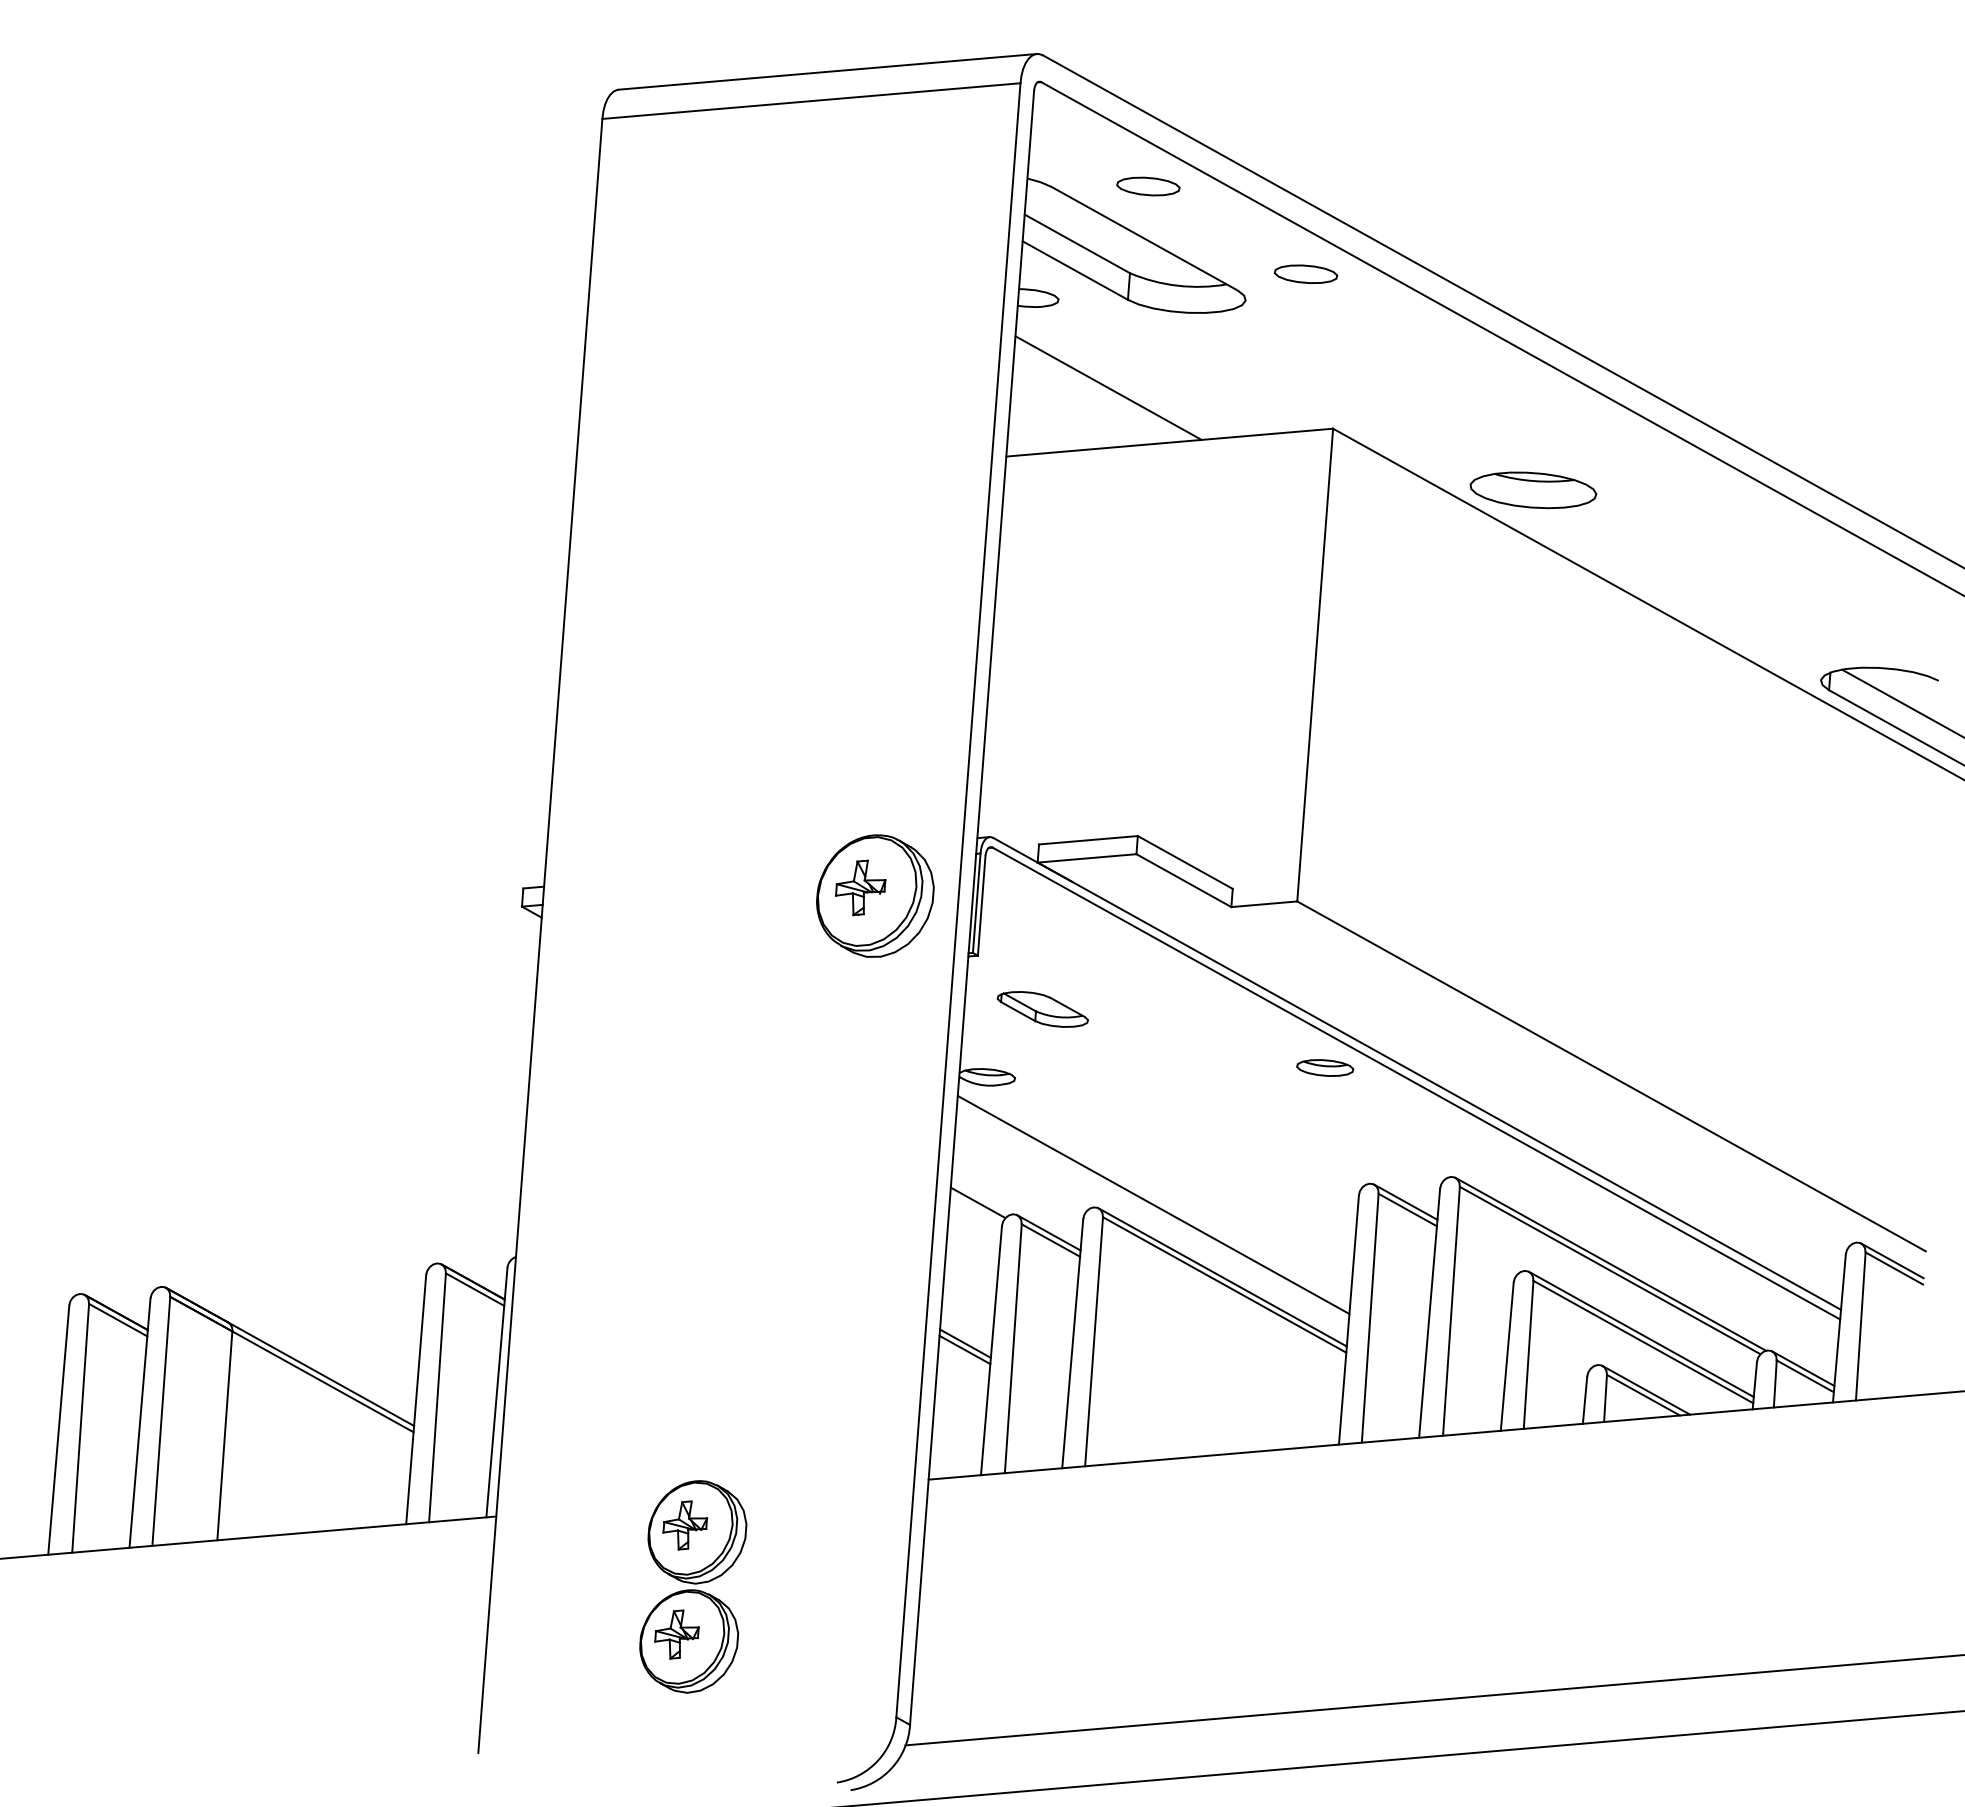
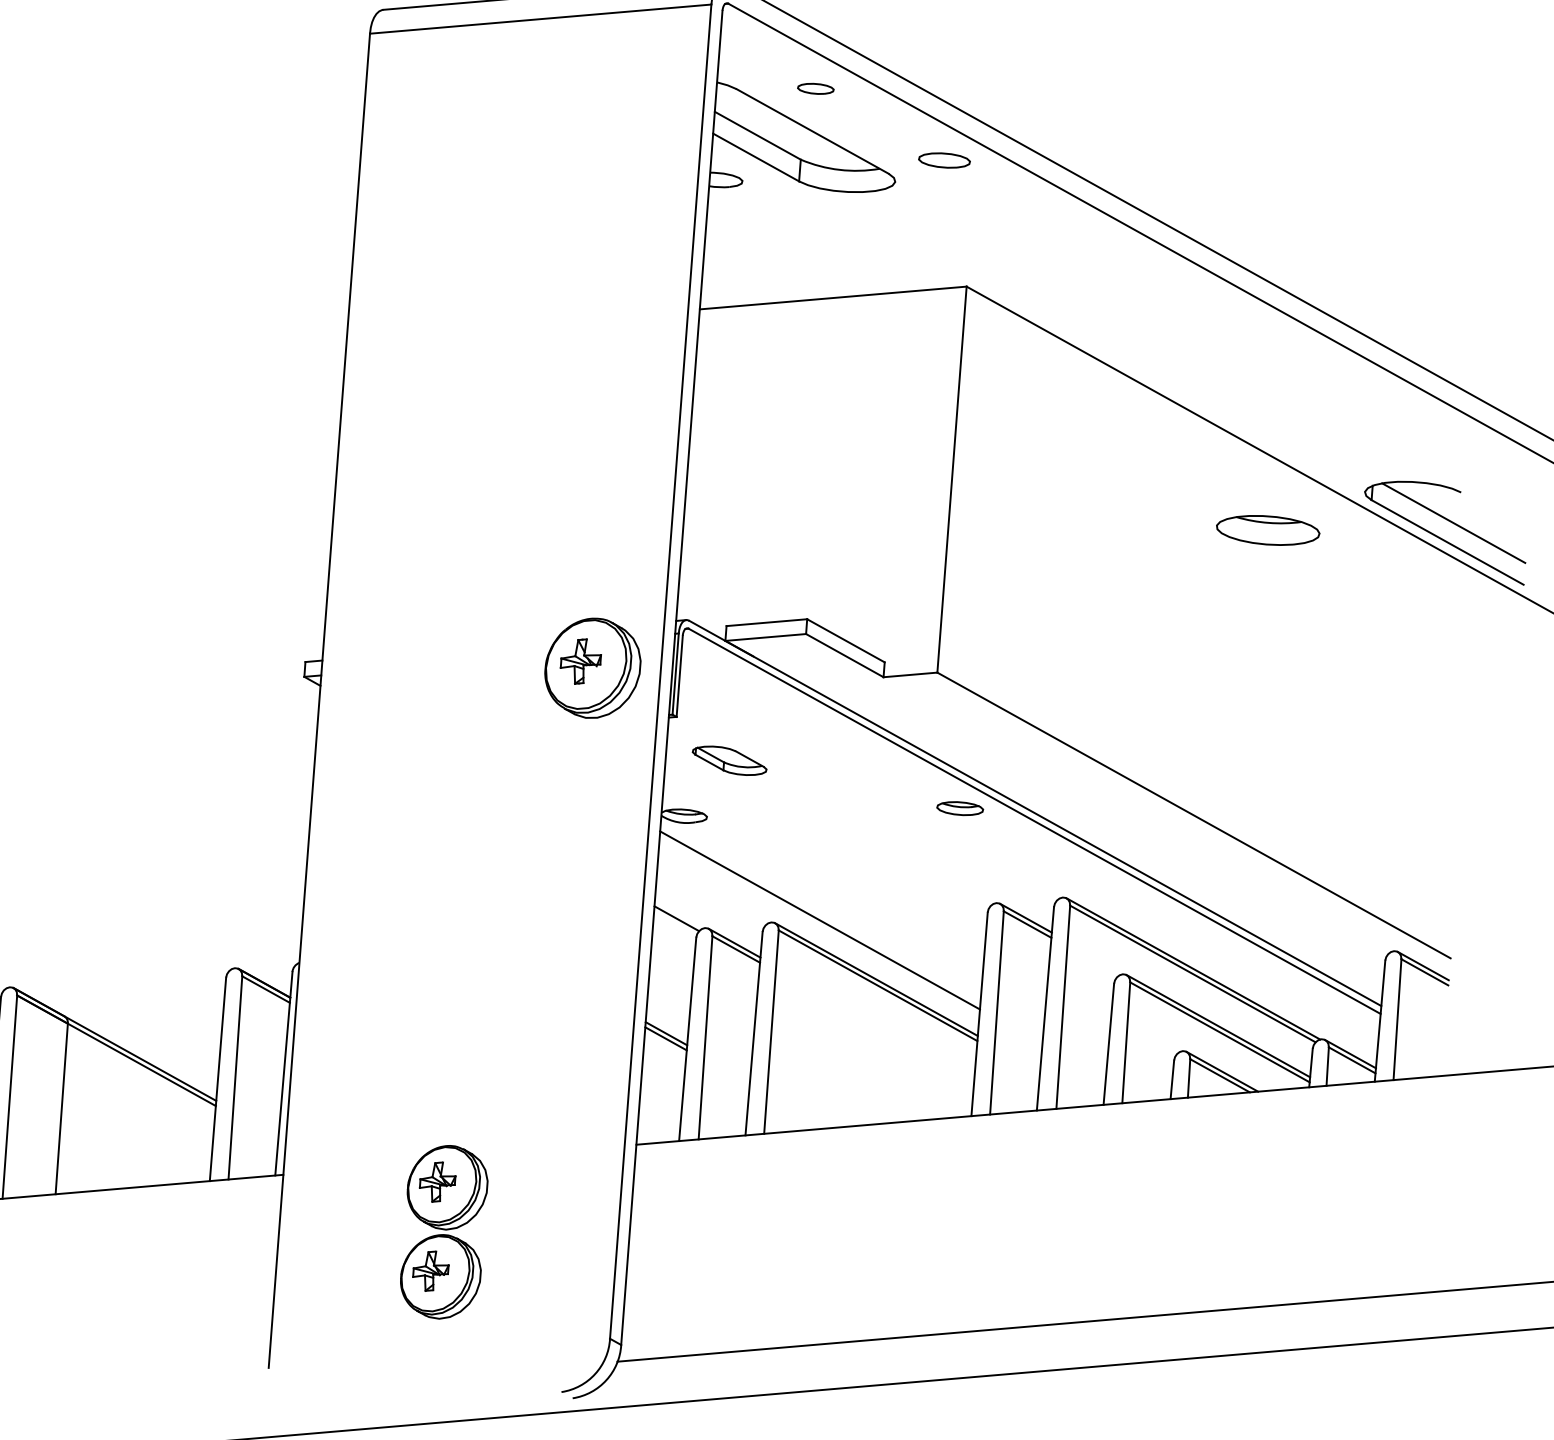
part: (1148, 186) -> (815, 88), size x0.7
line: (1108, 387) -> (783, 252), removed
part: (1533, 490) -> (1268, 530), moved

